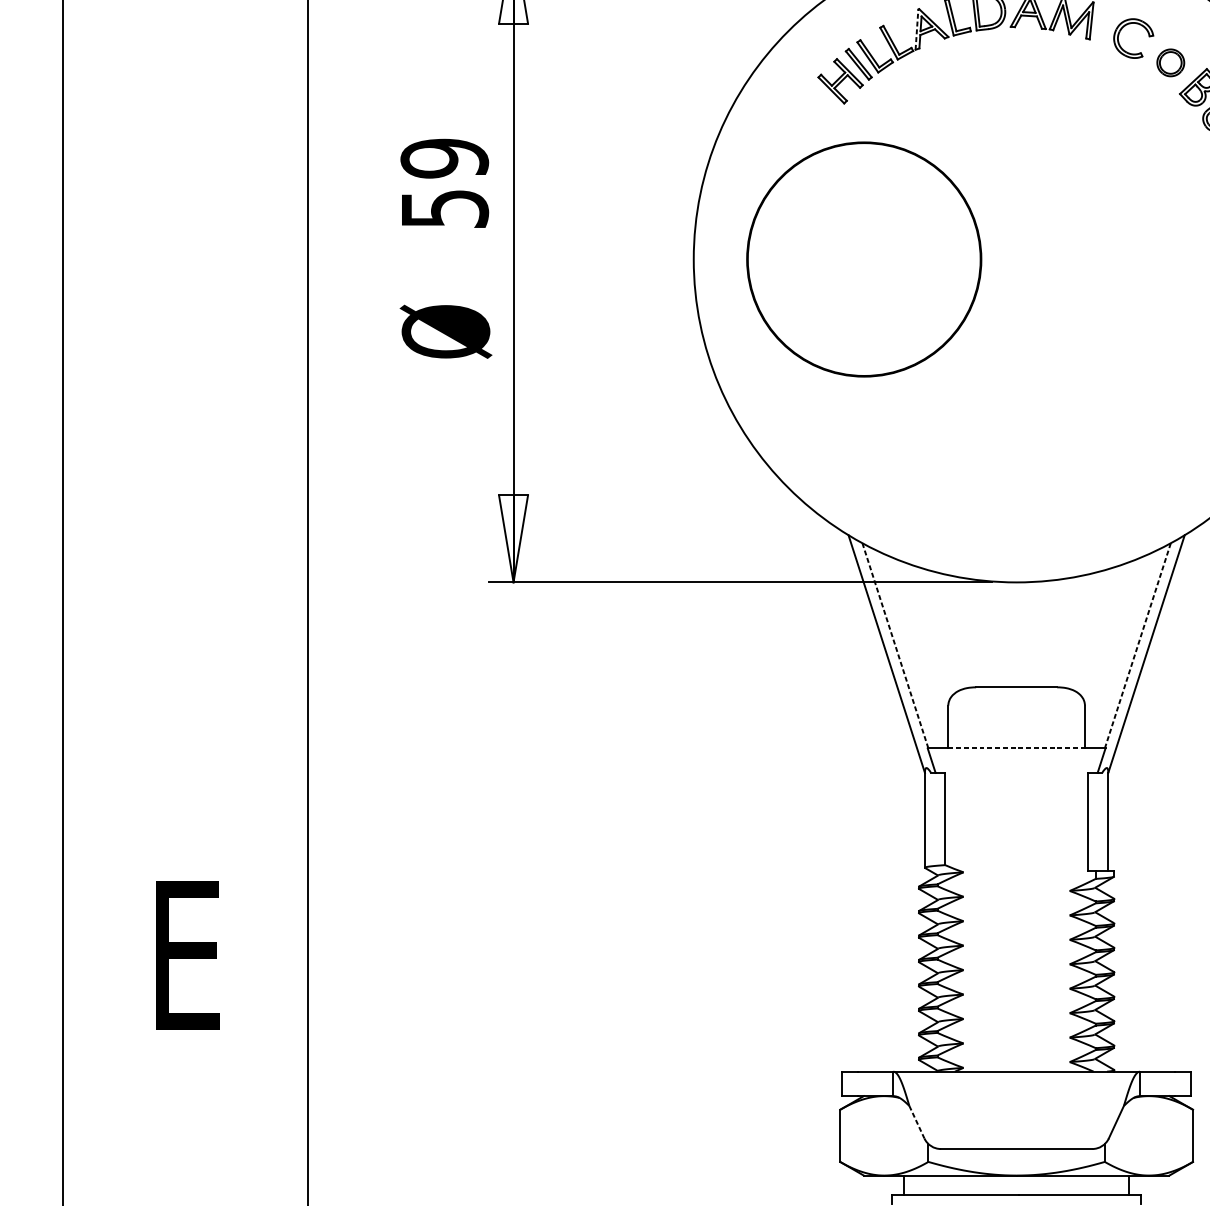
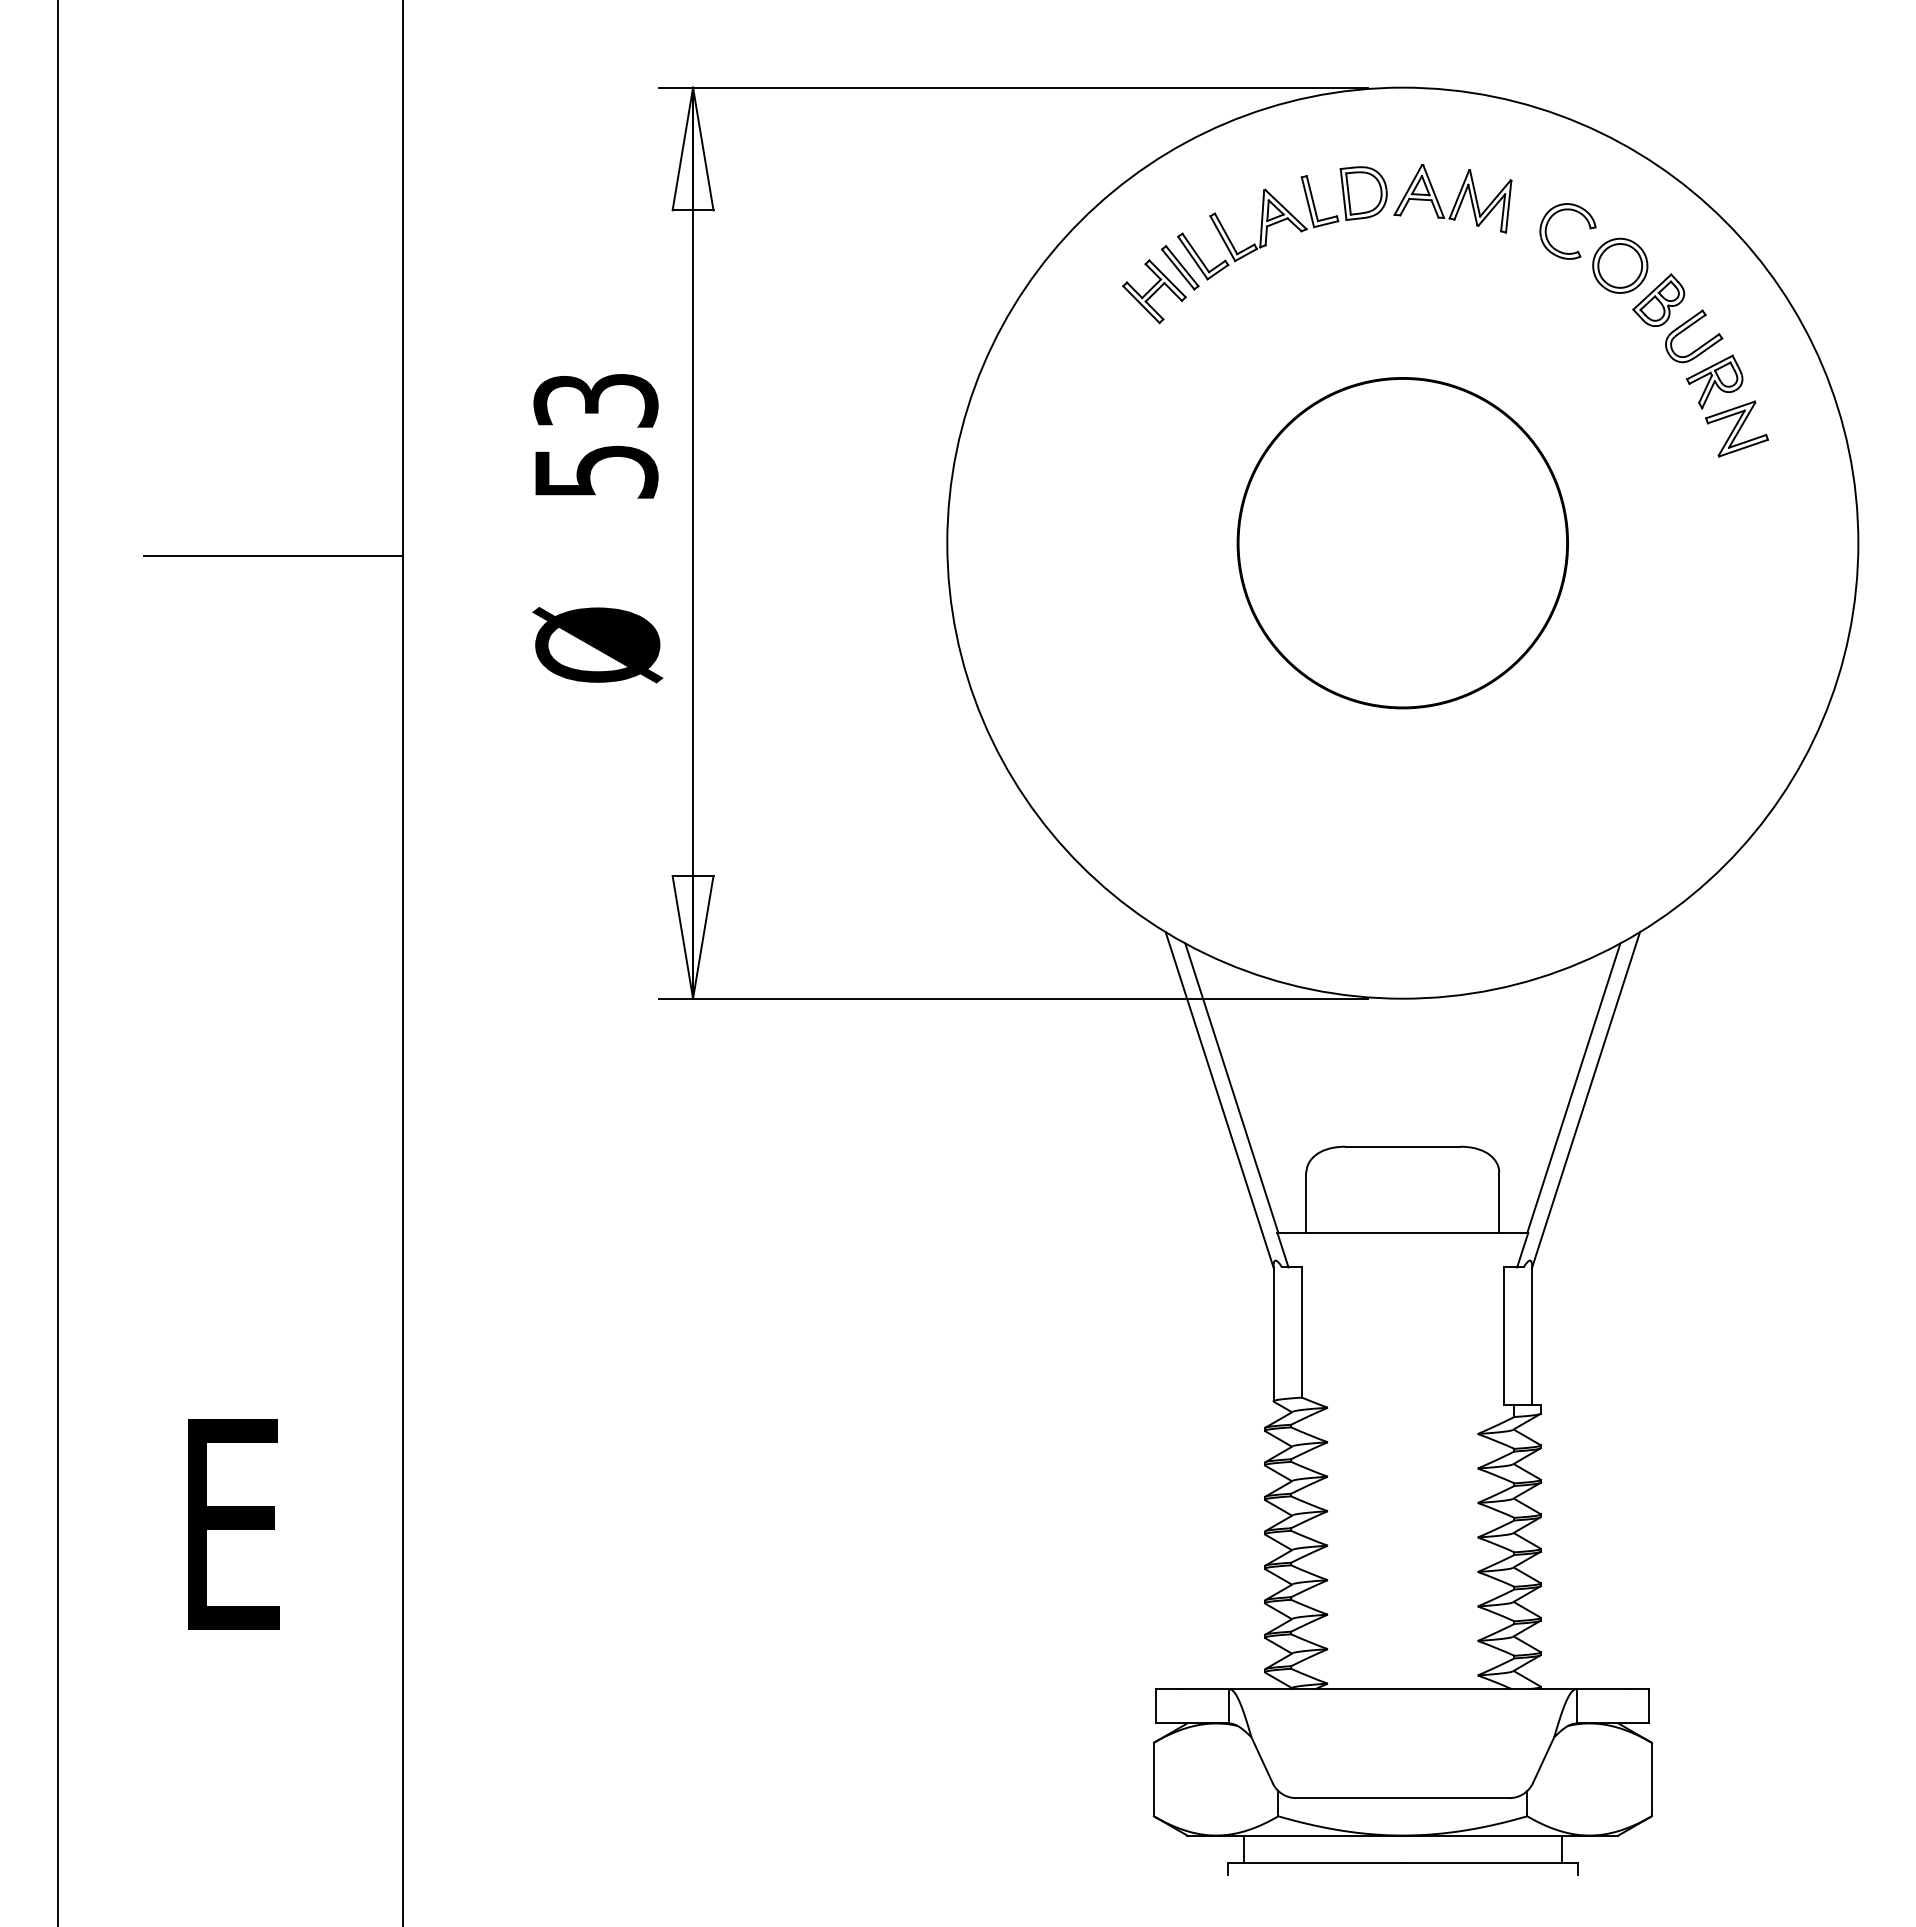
line: (917, 29) -> (1262, 218), dashed -> solid
part: (1170, 62) -> (1620, 265), size x1.43
text: (444, 159) -> (595, 401), 59 -> 53
part: (864, 259) -> (1402, 543), moved
line: (215, 268) -> (272, 556), added
line: (1138, 645) -> (1574, 1087), dashed -> solid
line: (895, 646) -> (1231, 1088), dashed -> solid
line: (1017, 748) -> (1403, 1232), dashed -> solid
line: (917, 1122) -> (1262, 1760), dashed -> solid

